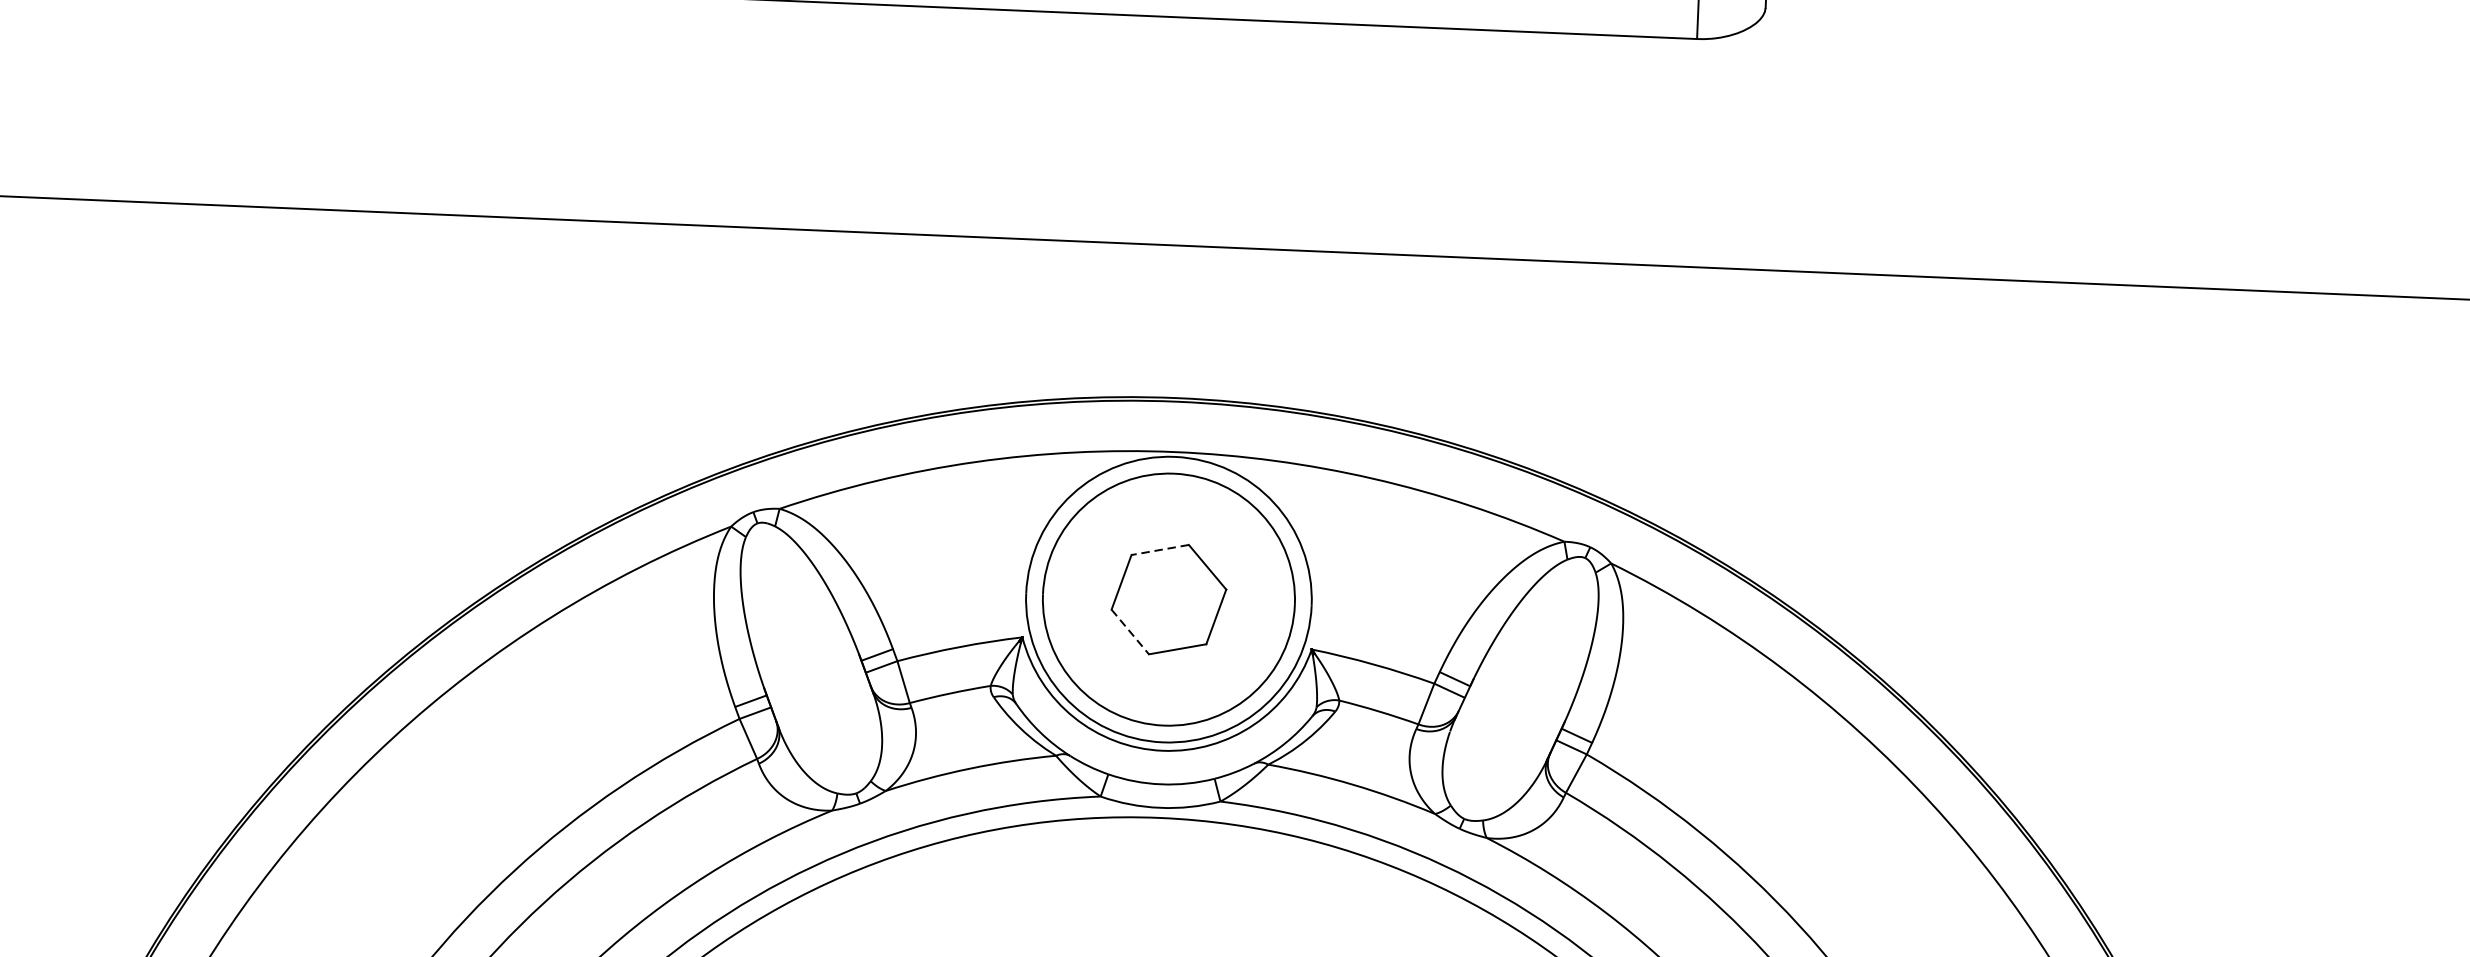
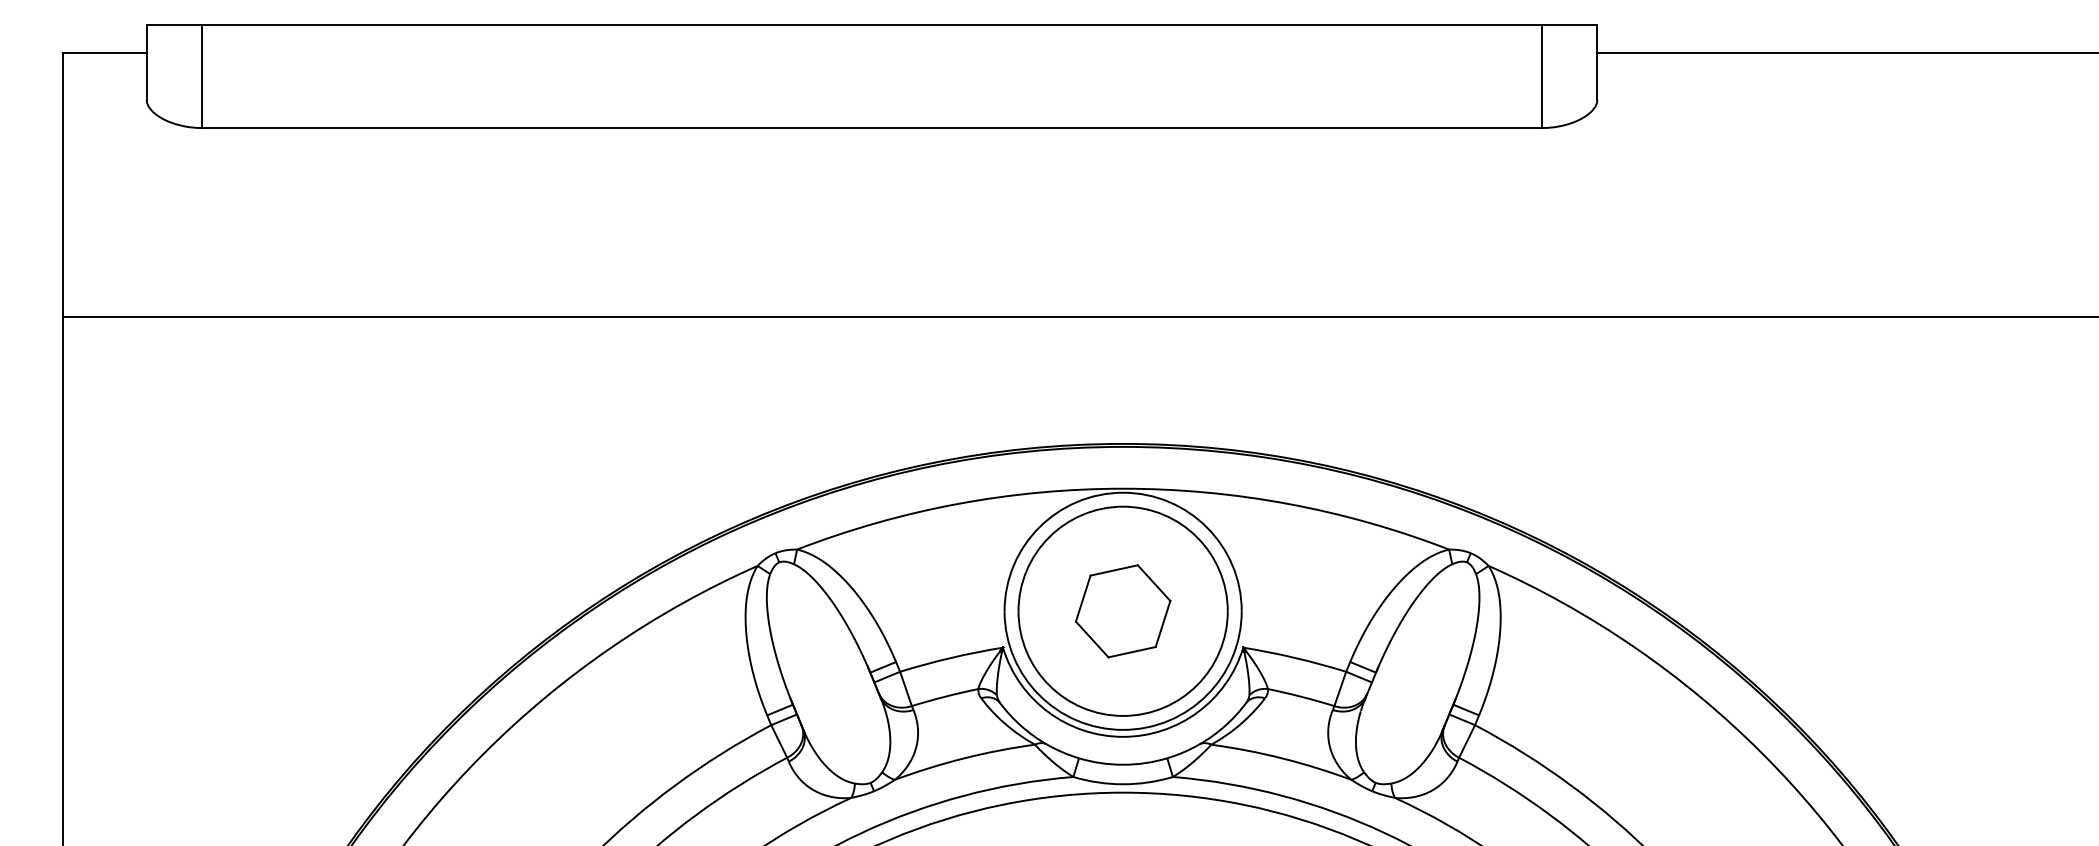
line: (1159, 550) -> (1113, 570), dashed -> solid
line: (1130, 632) -> (1092, 639), dashed -> solid

